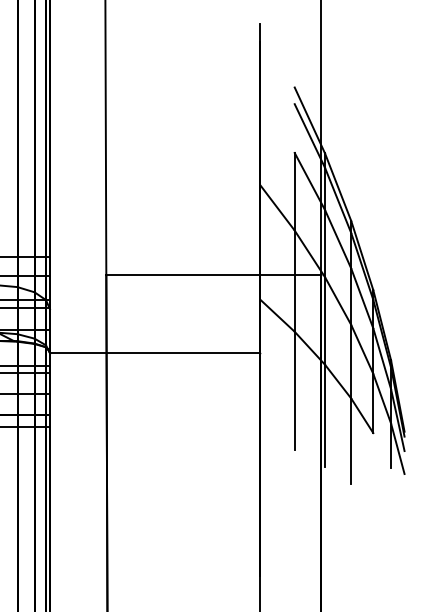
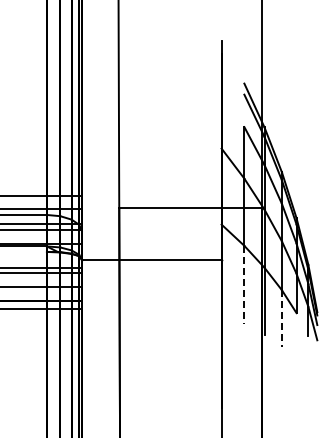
line: (294, 391) -> (244, 285), solid -> dashed
line: (350, 442) -> (281, 319), solid -> dashed

